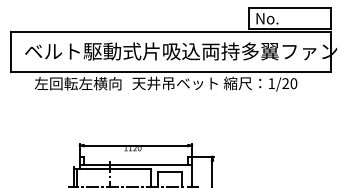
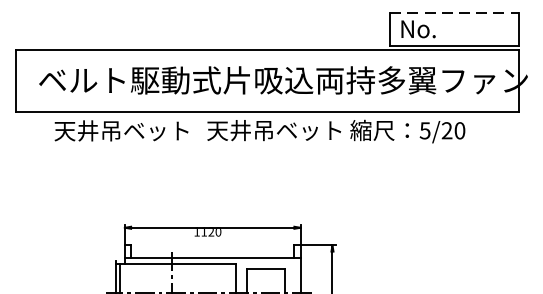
line: (290, 8) -> (454, 13), solid -> dashed
text: (77, 83) -> (121, 130), 左回転左横向 -> 天井吊ベット
text: (271, 83) -> (424, 130), 1/20 -> 5/20

